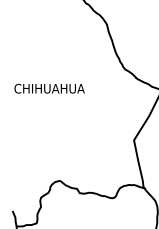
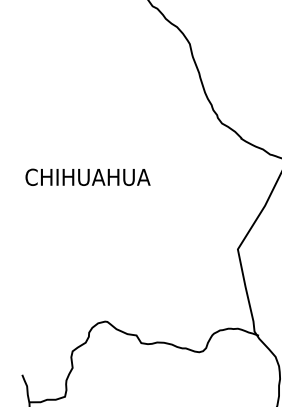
text: (49, 88) -> (87, 176), moved

